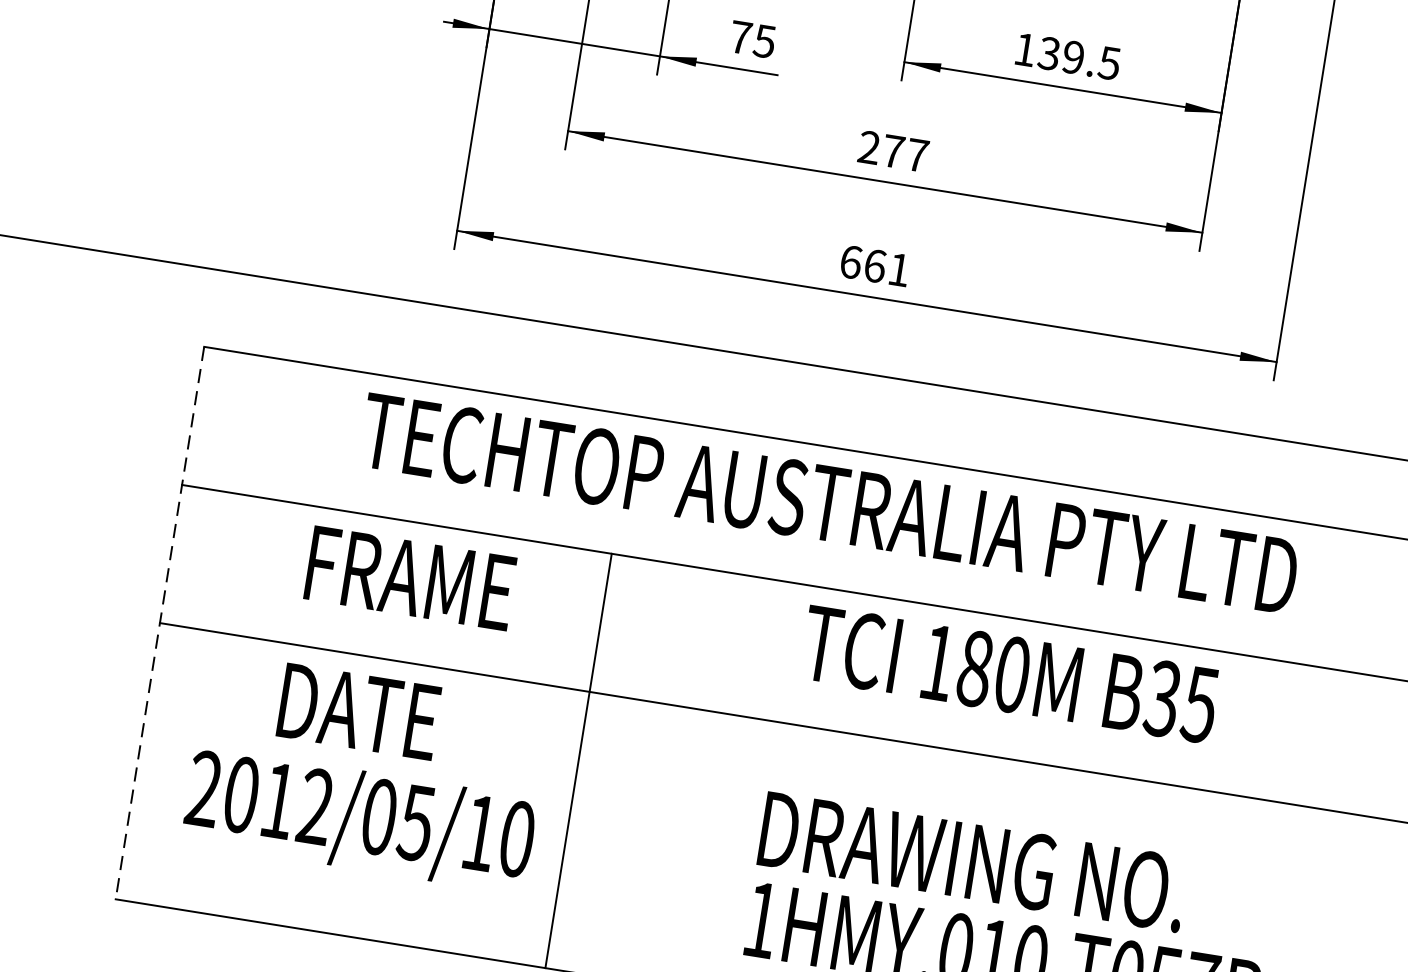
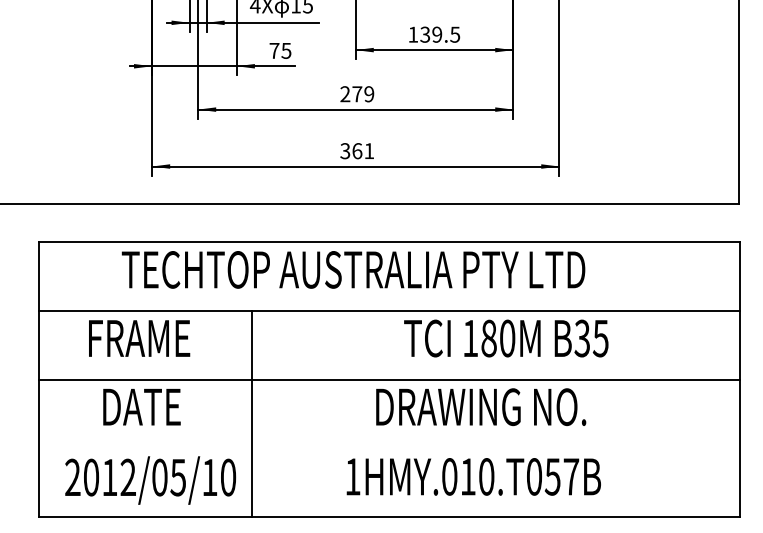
text: (917, 155) -> (369, 94), 277 -> 279
text: (851, 262) -> (345, 151), 661 -> 361
text: (410, 578) -> (139, 338), moved
line: (159, 624) -> (38, 380), dashed -> solid
text: (1010, 674) -> (506, 338), moved
text: (359, 819) -> (150, 480), moved
text: (973, 862) -> (481, 407), moved

